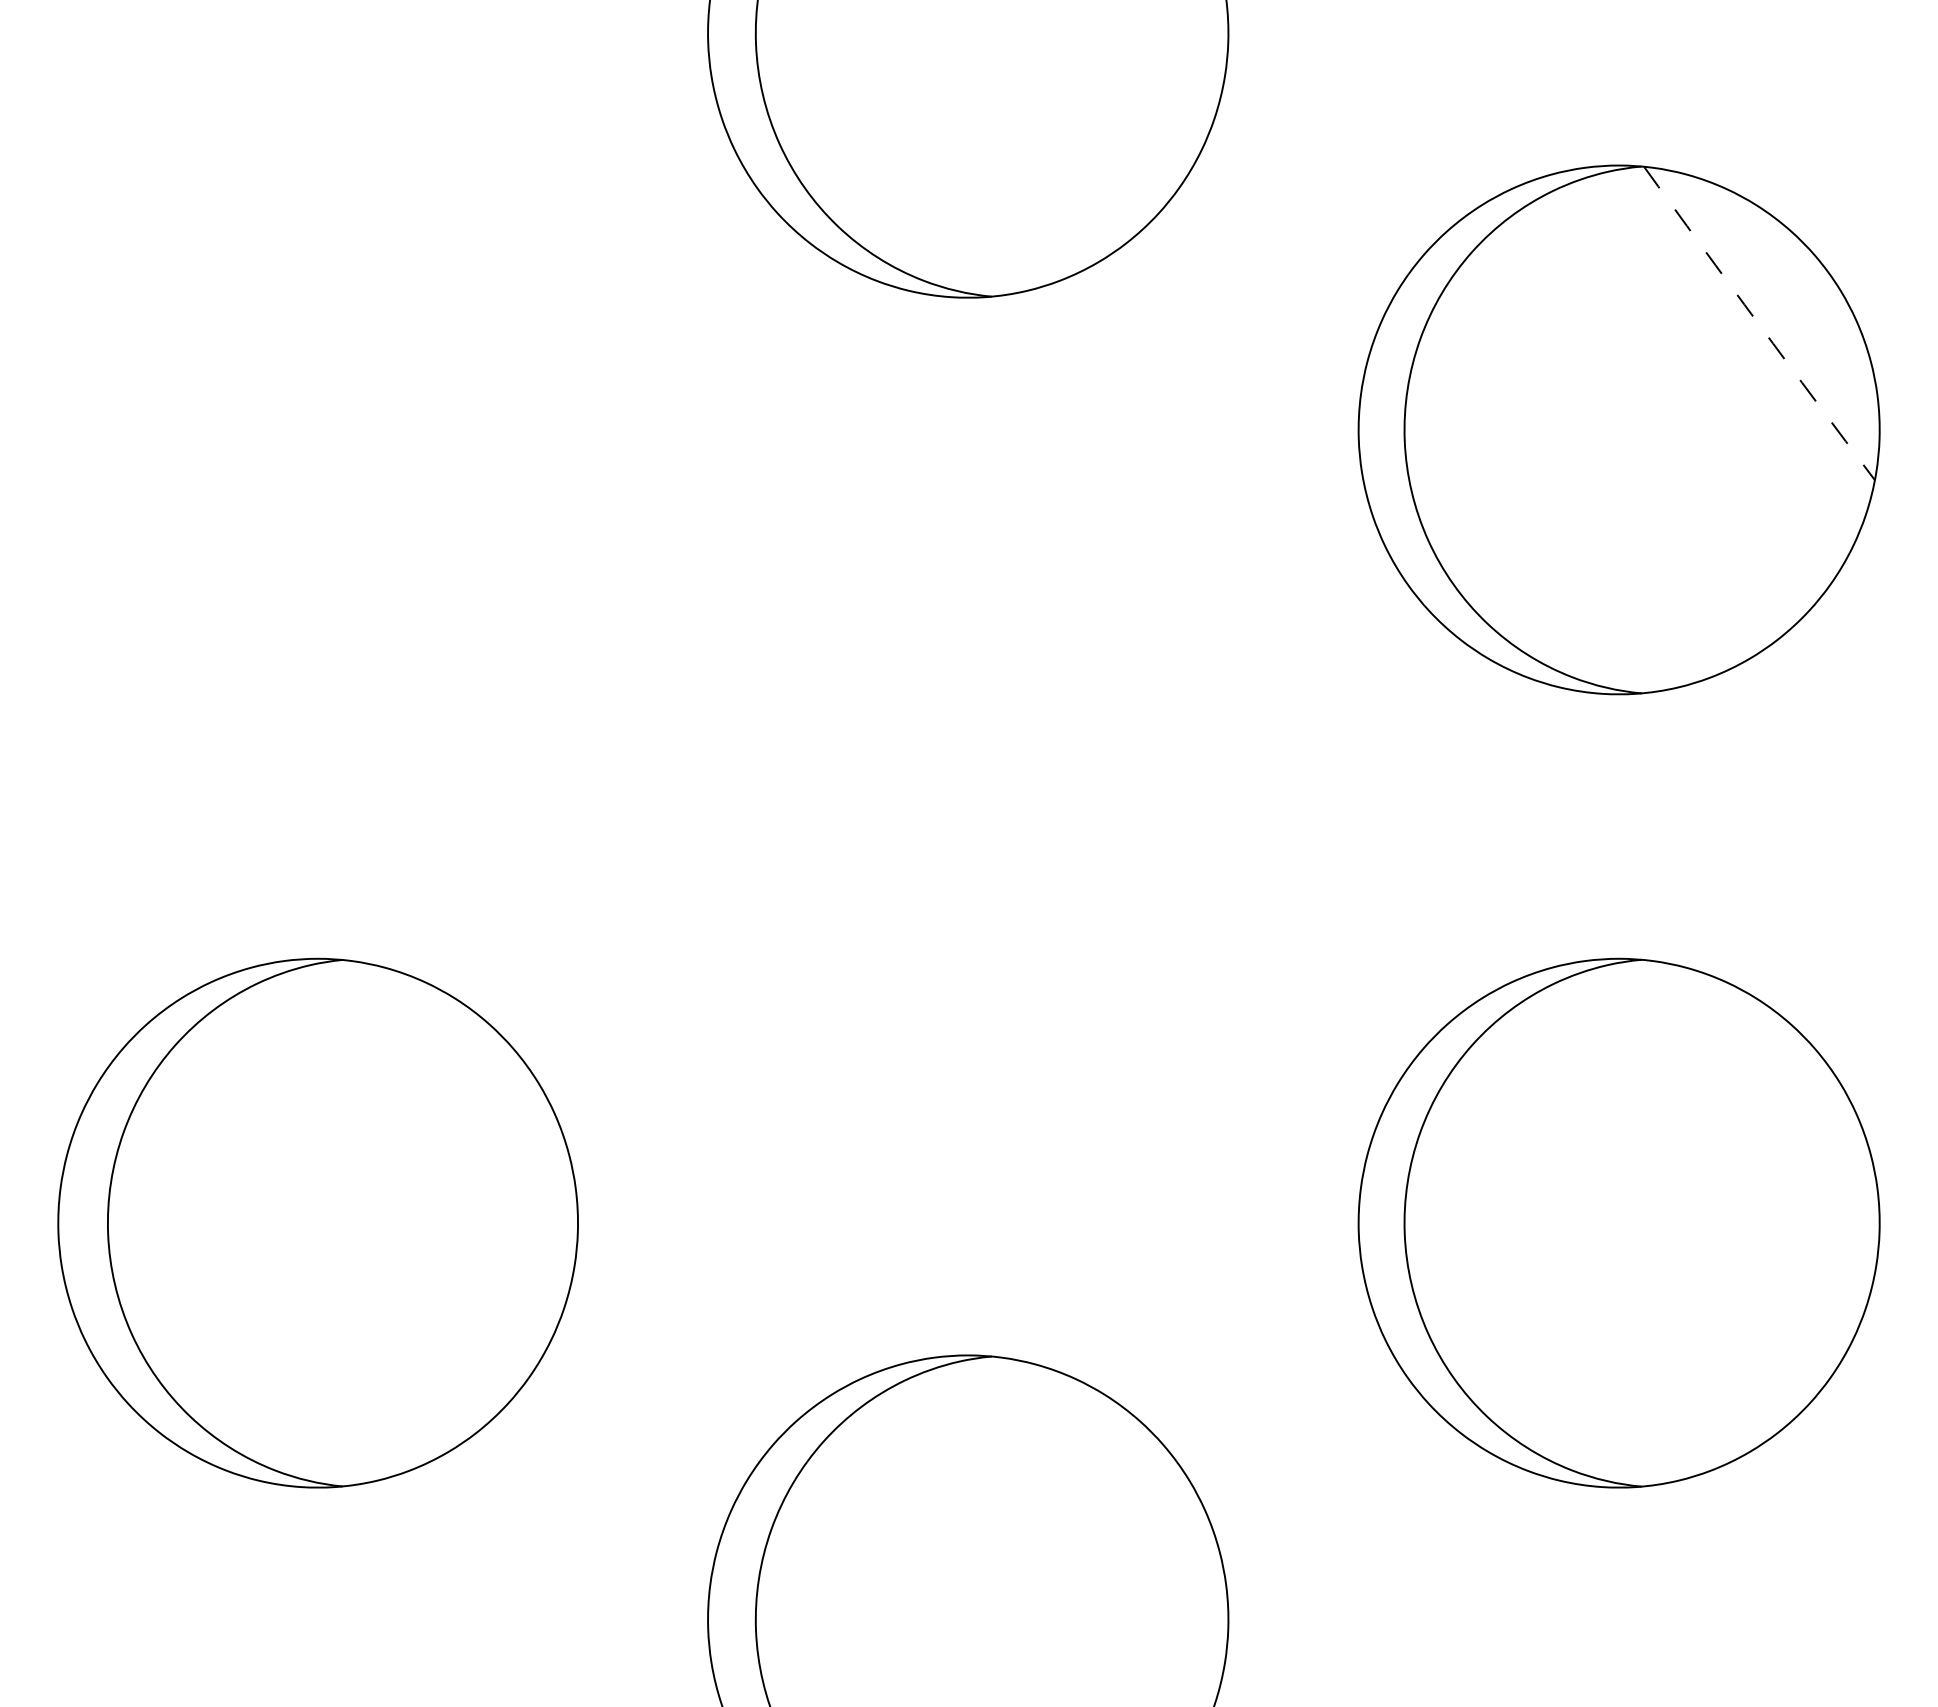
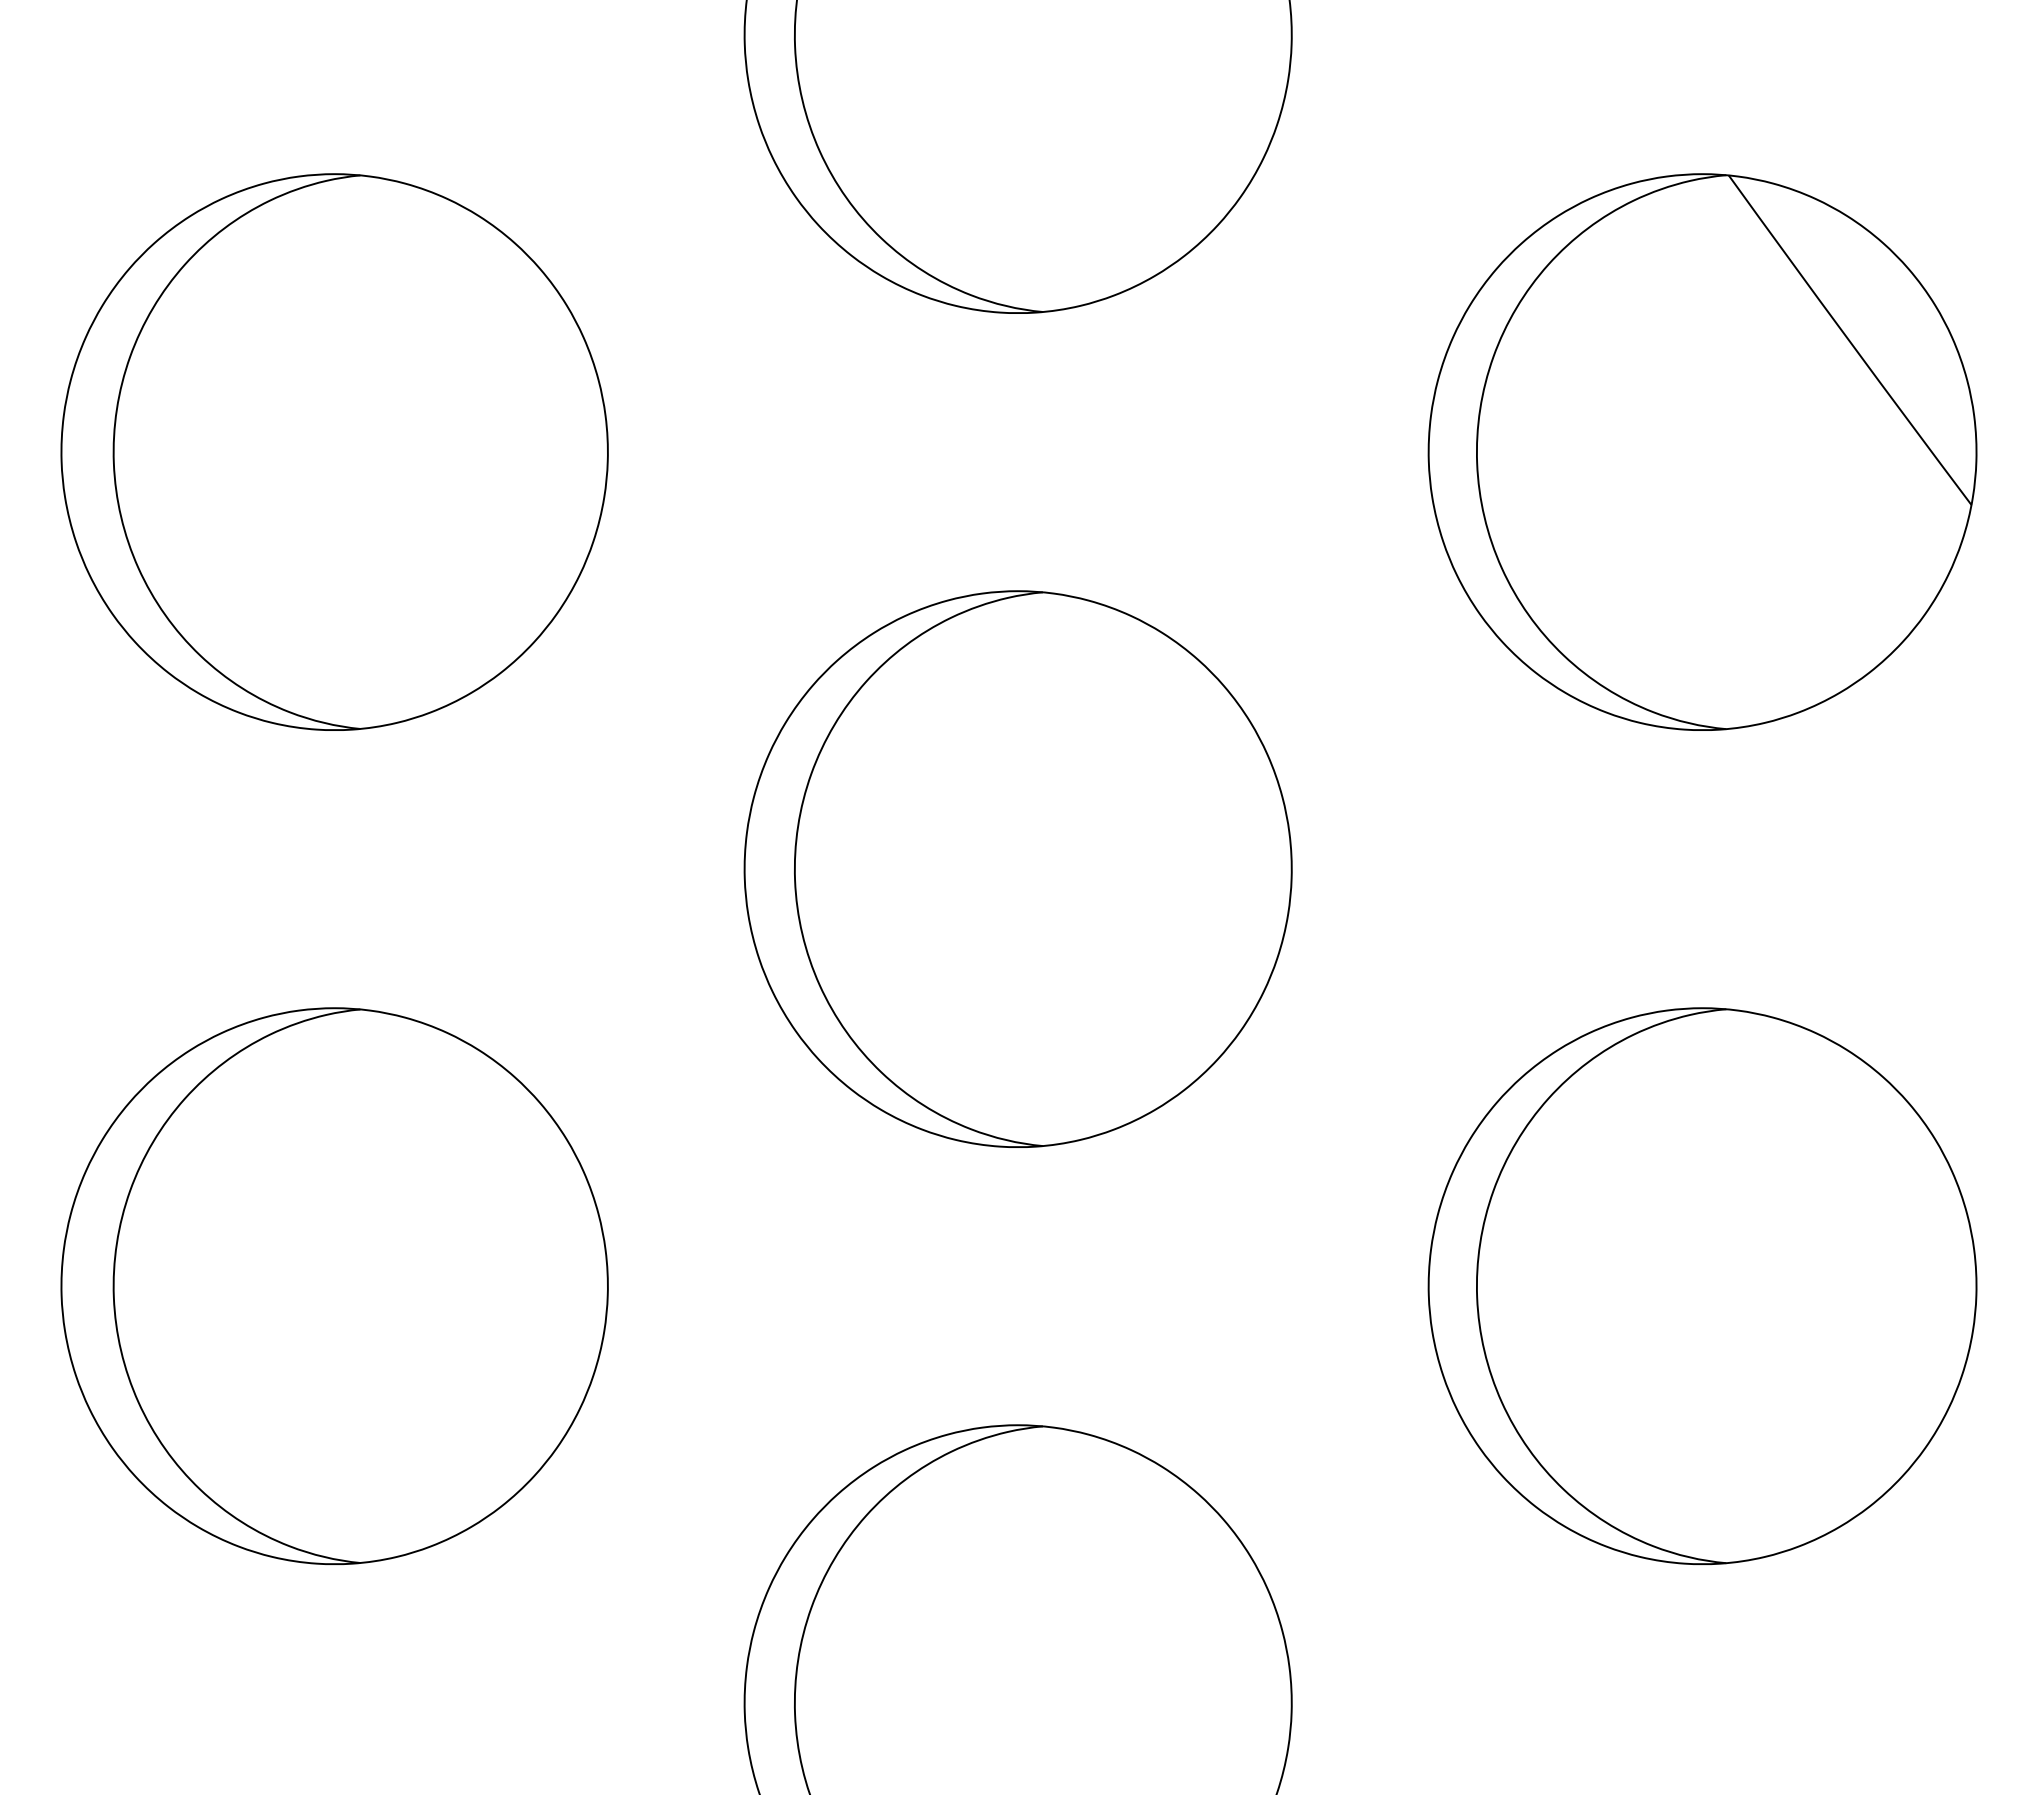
arc: (1758, 323) -> (1849, 340), dashed -> solid
part: (317, 429) -> (334, 451), added
part: (967, 825) -> (1017, 868), added

